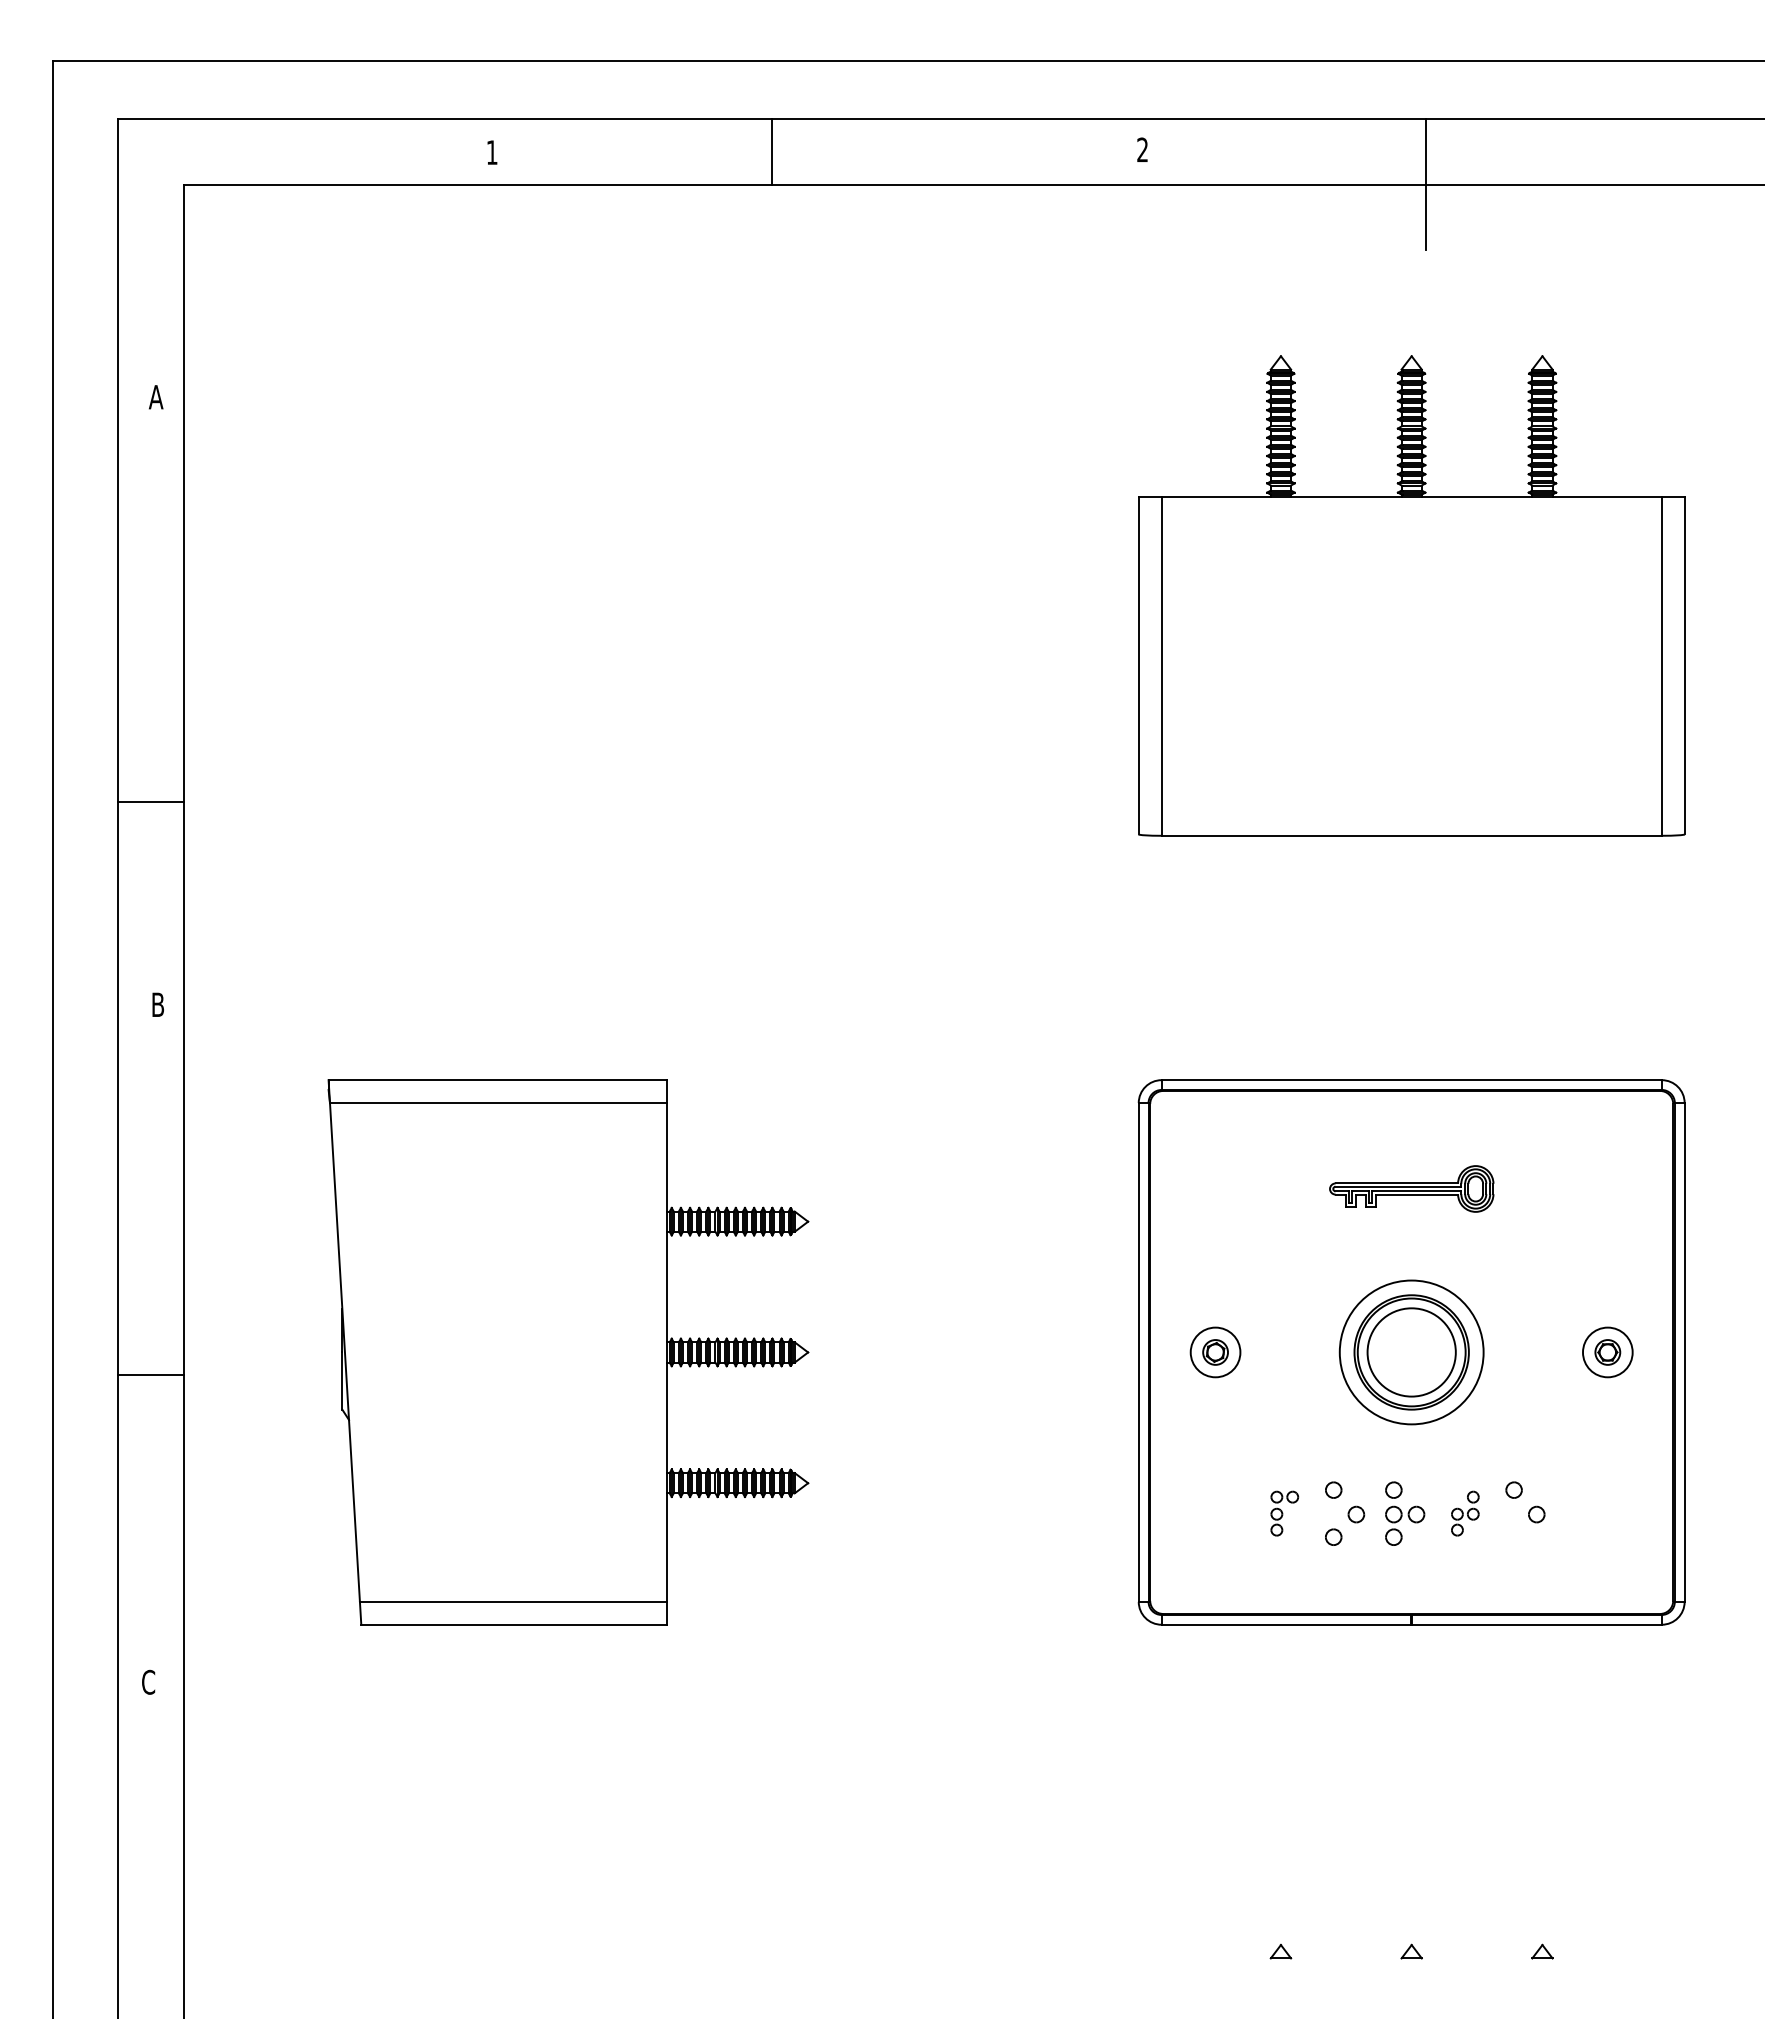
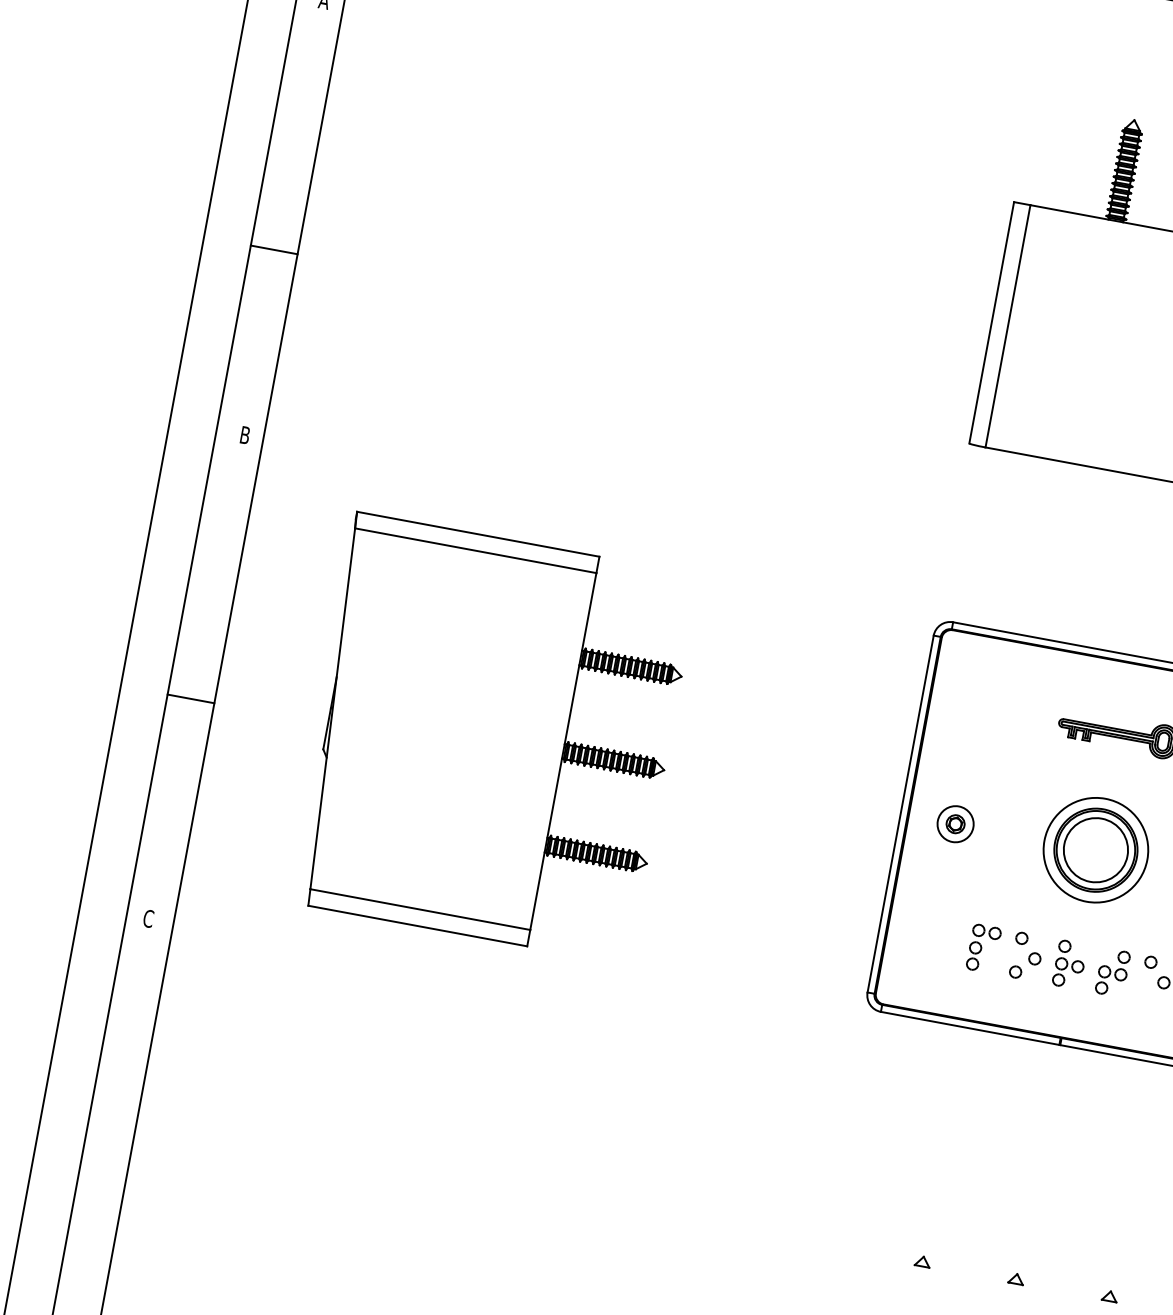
line: (150, 802) -> (273, 250), moved
part: (1284, 1513) -> (983, 948), size x1.43
part: (1465, 1513) -> (1113, 972), size x1.43

